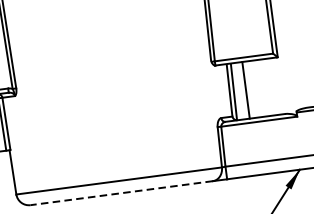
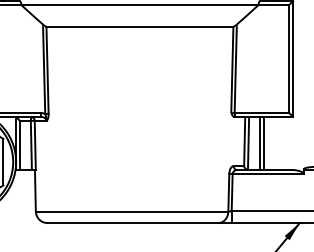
line: (249, 89) -> (263, 143), added
line: (121, 193) -> (132, 223), dashed -> solid

